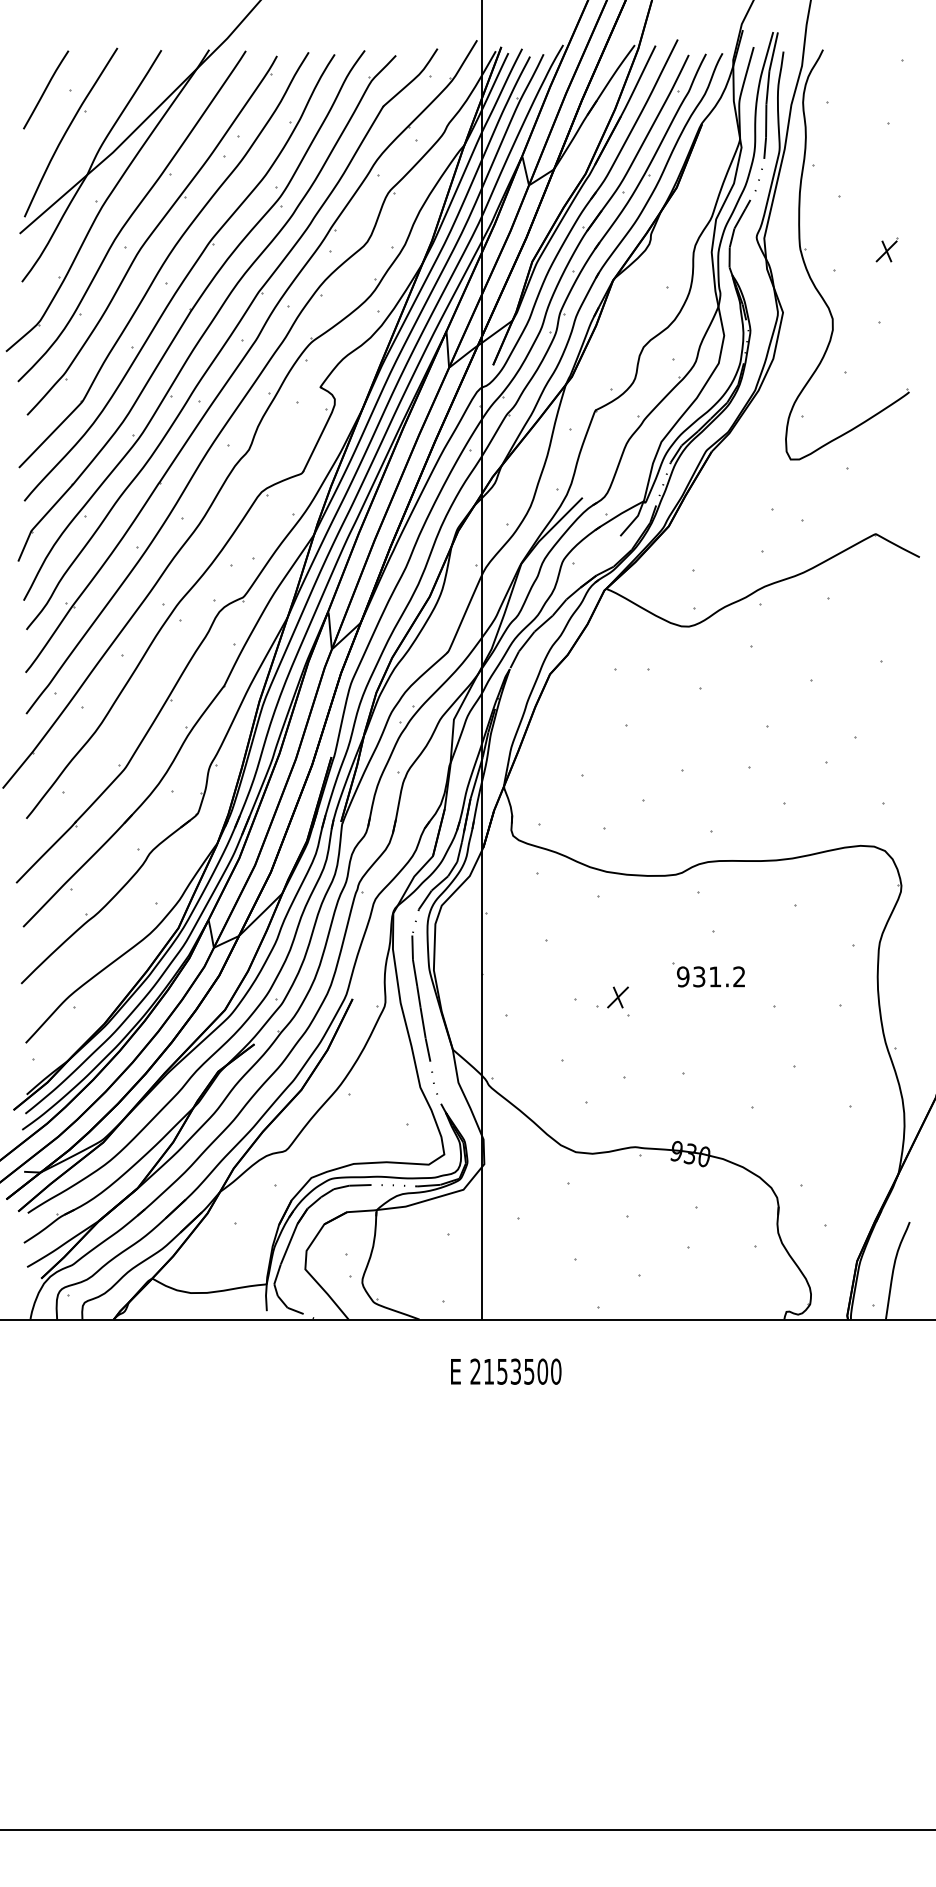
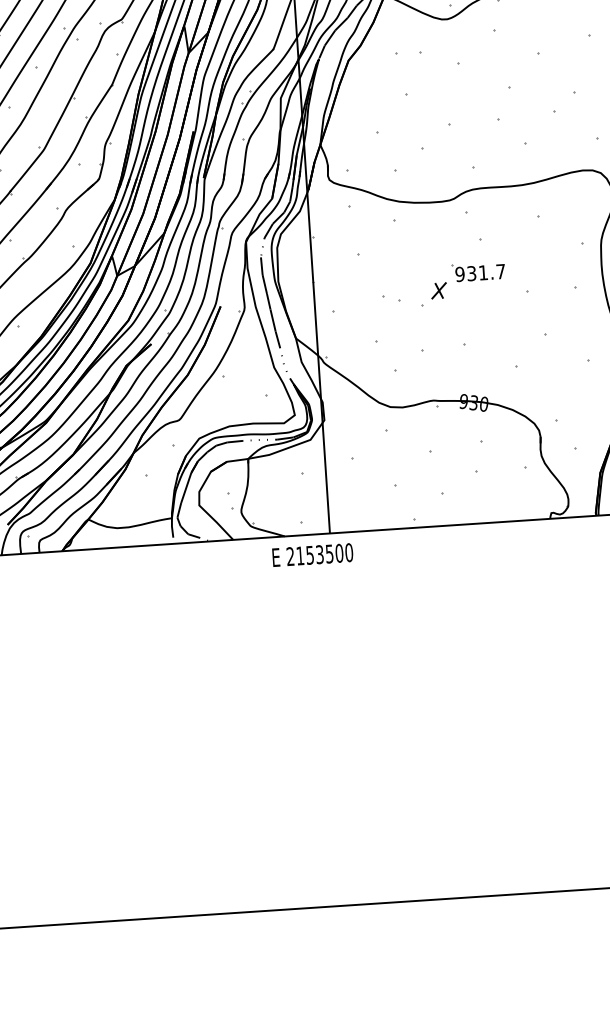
text: (739, 976) -> (500, 271), 931.2 -> 931.7
part: (617, 997) -> (438, 290), moved
text: (506, 1371) -> (313, 554), moved

